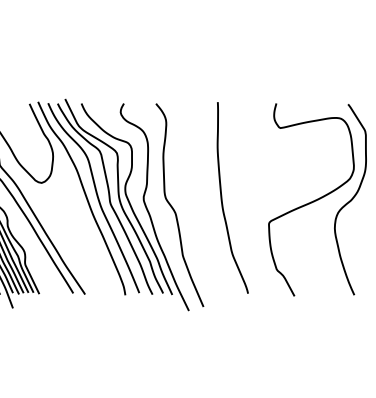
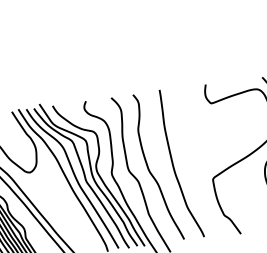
curve: (193, 204) -> (151, 172), added

